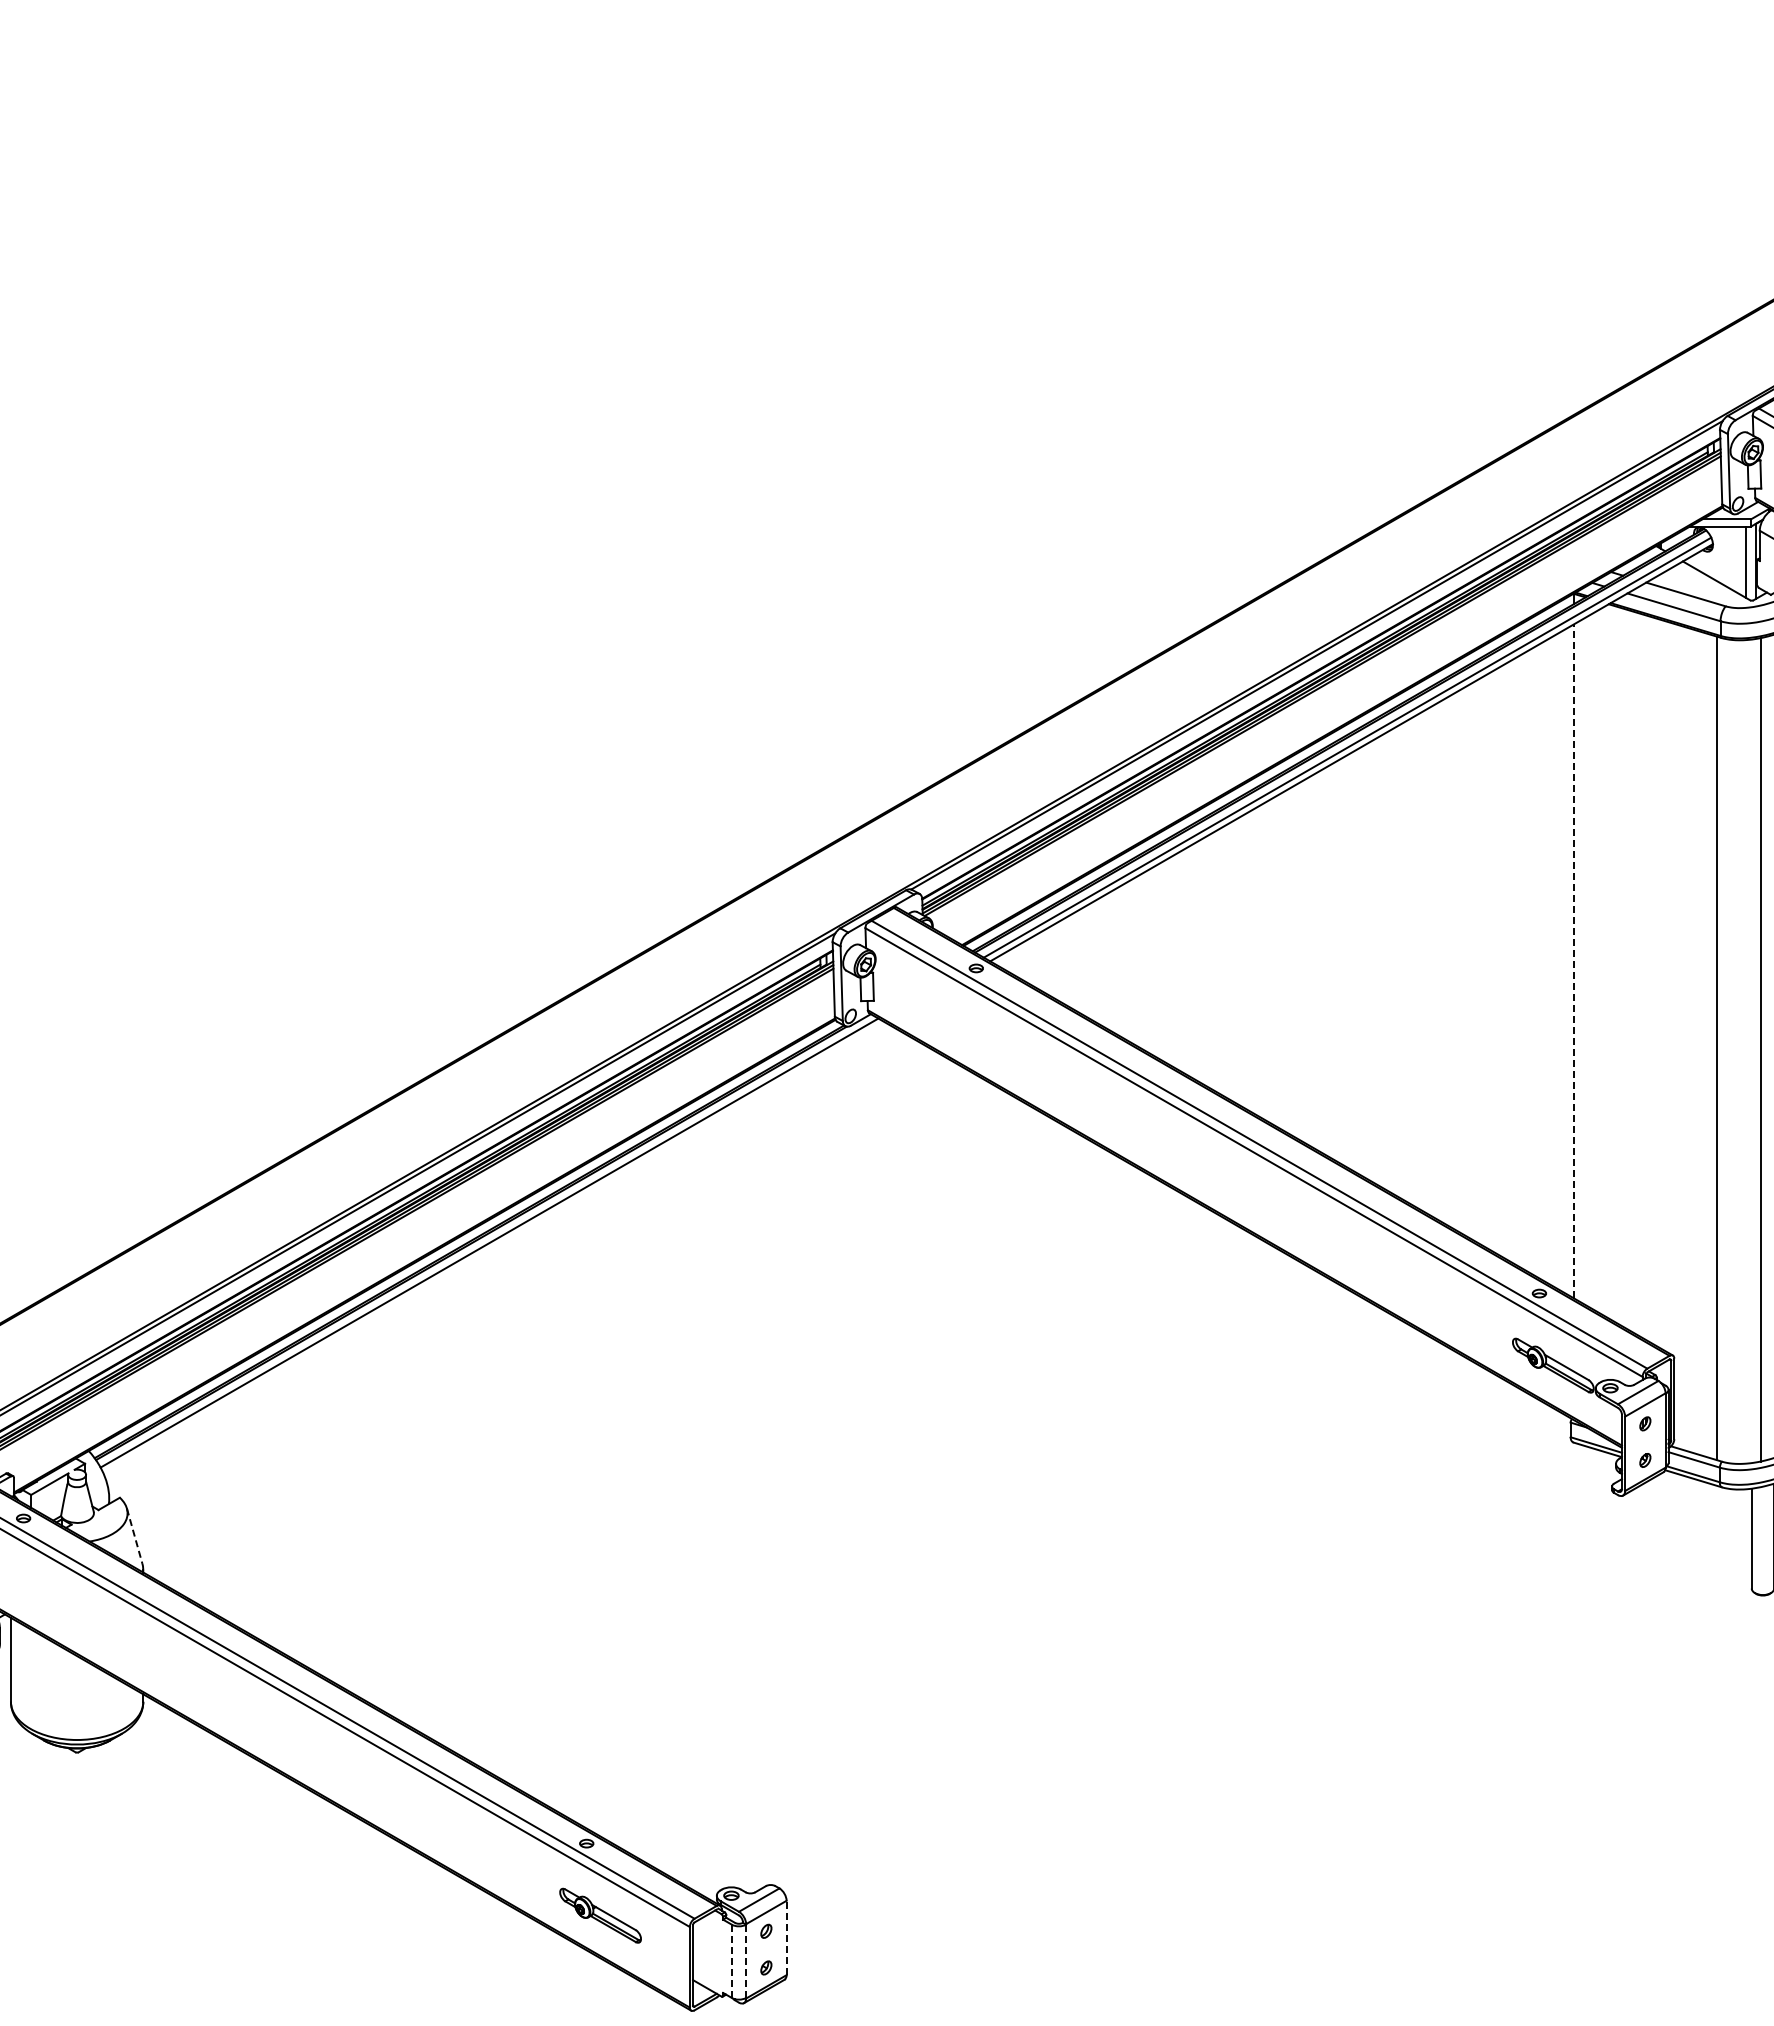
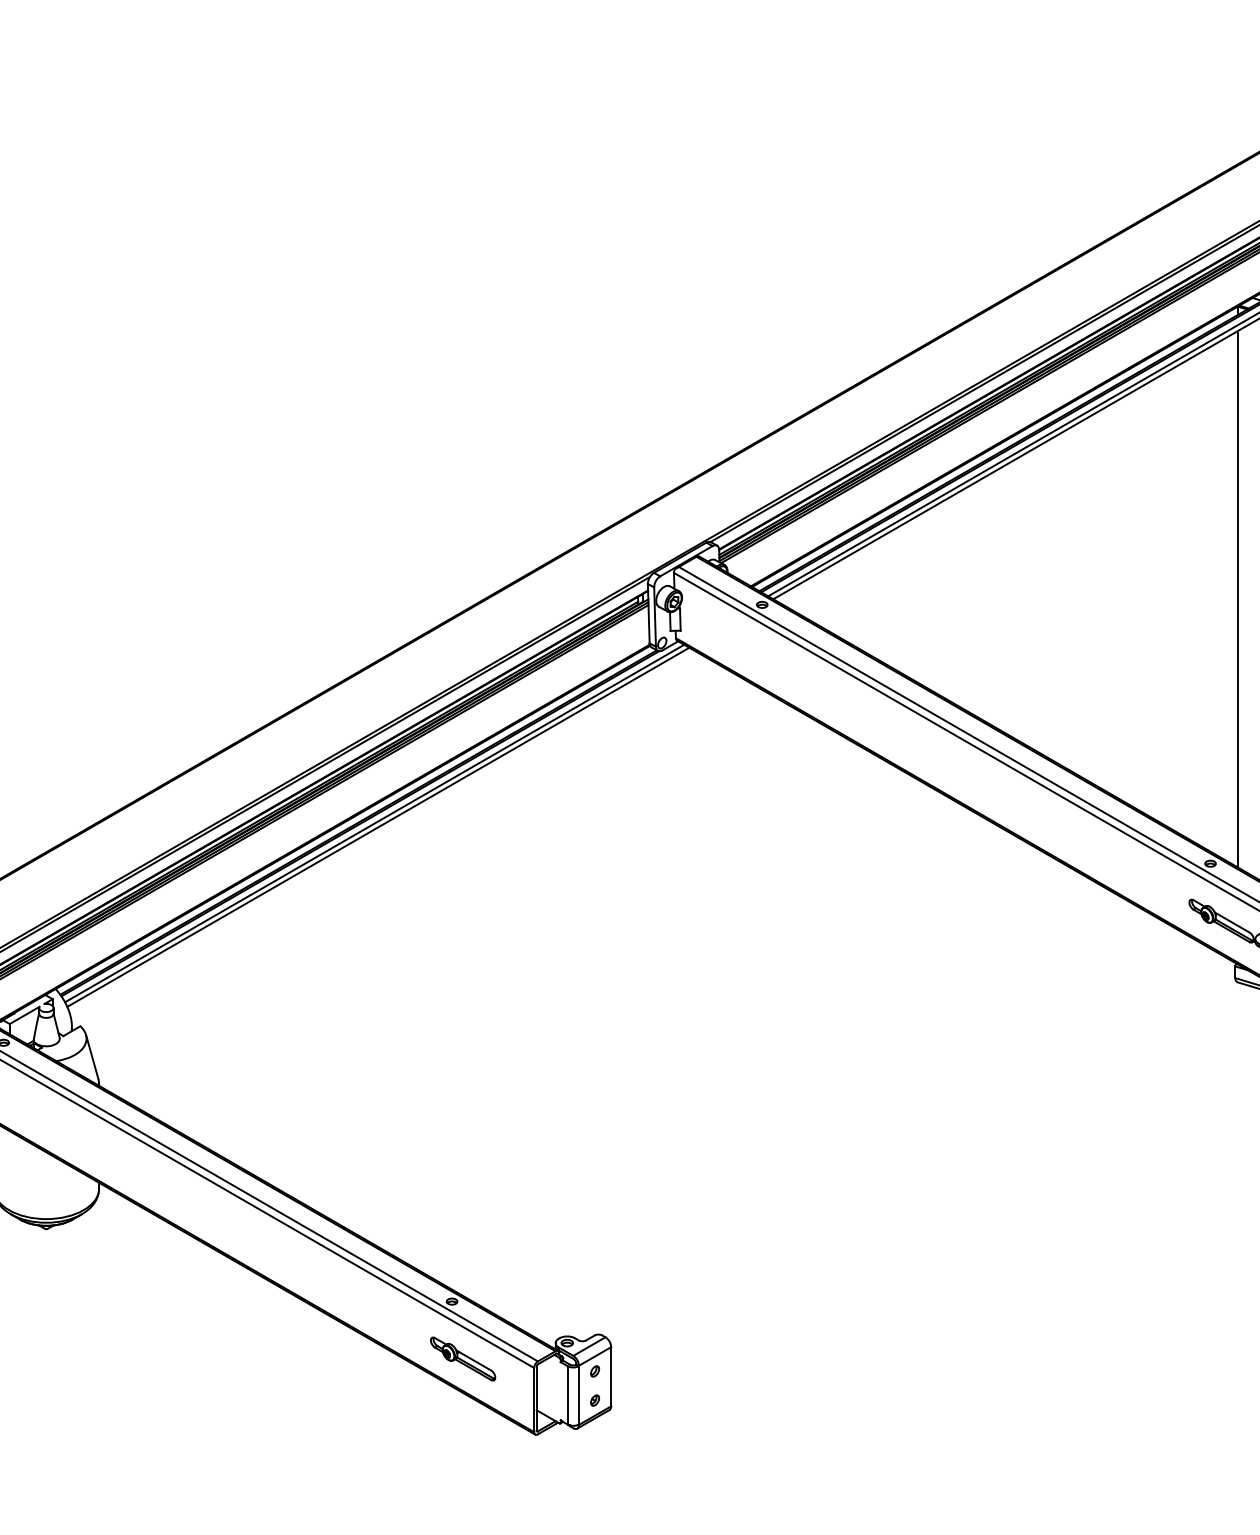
line: (1573, 960) -> (1237, 598), dashed -> solid
line: (493, 1247) -> (377, 827), added
line: (134, 1536) -> (92, 1057), dashed -> solid
line: (786, 1937) -> (611, 1376), dashed -> solid
line: (731, 1961) -> (567, 1395), dashed -> solid
line: (746, 1961) -> (579, 1395), dashed -> solid

